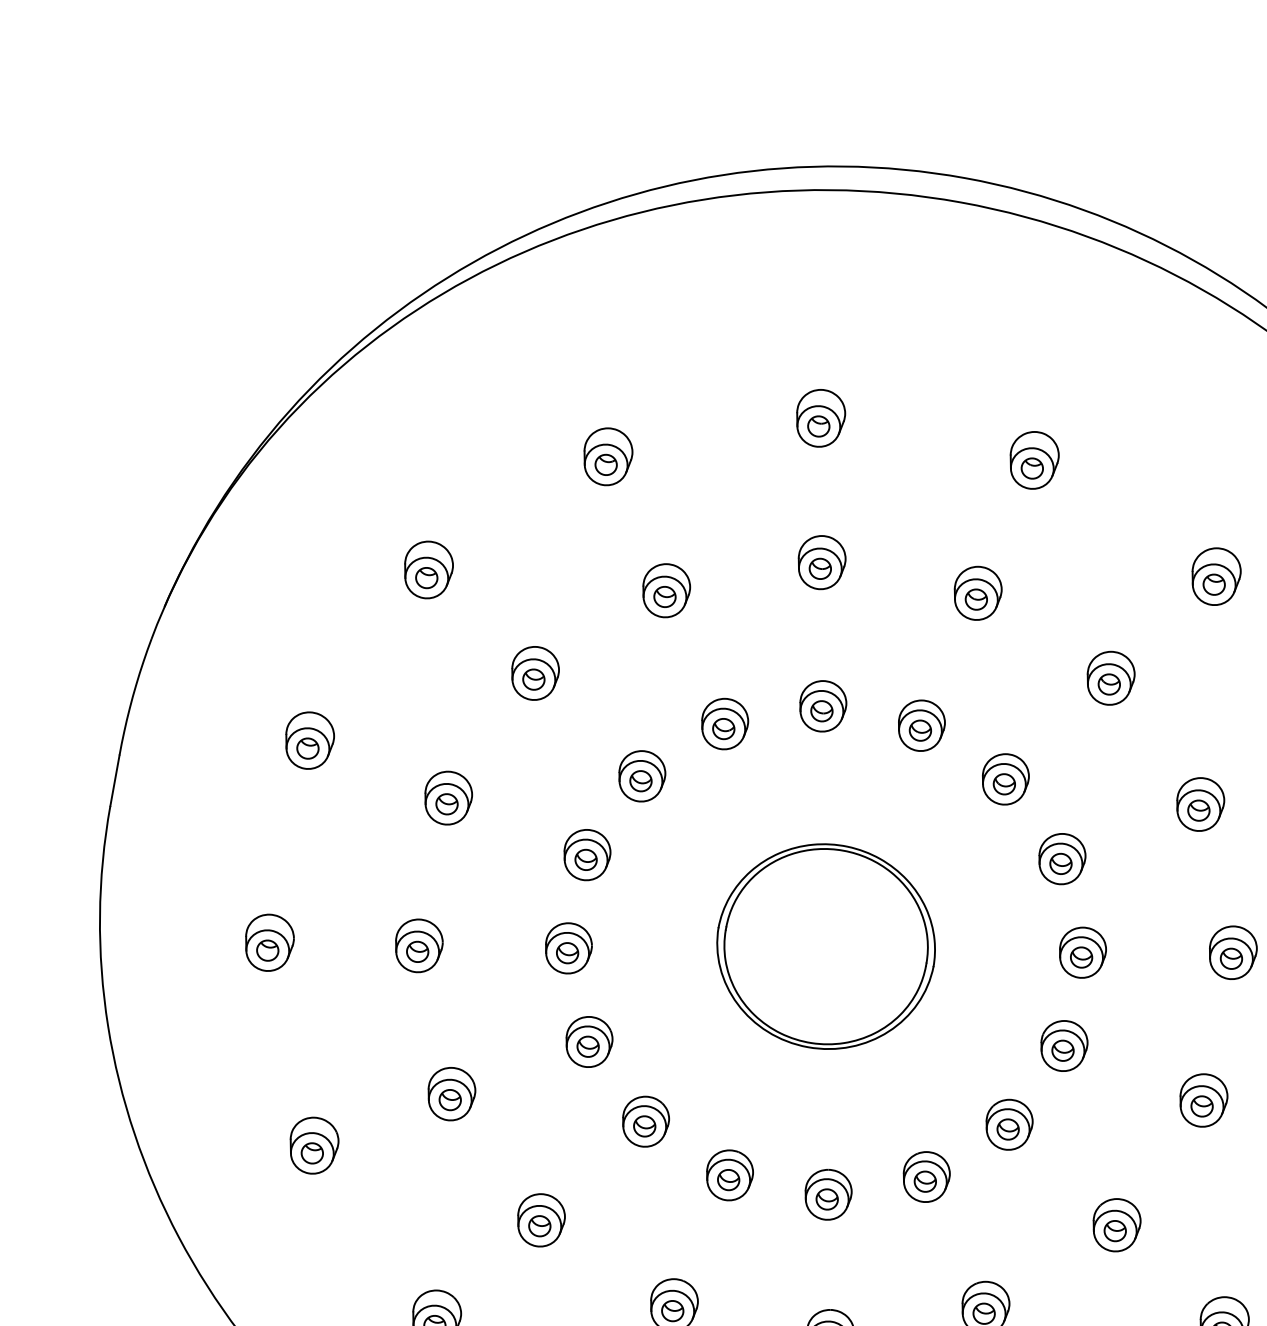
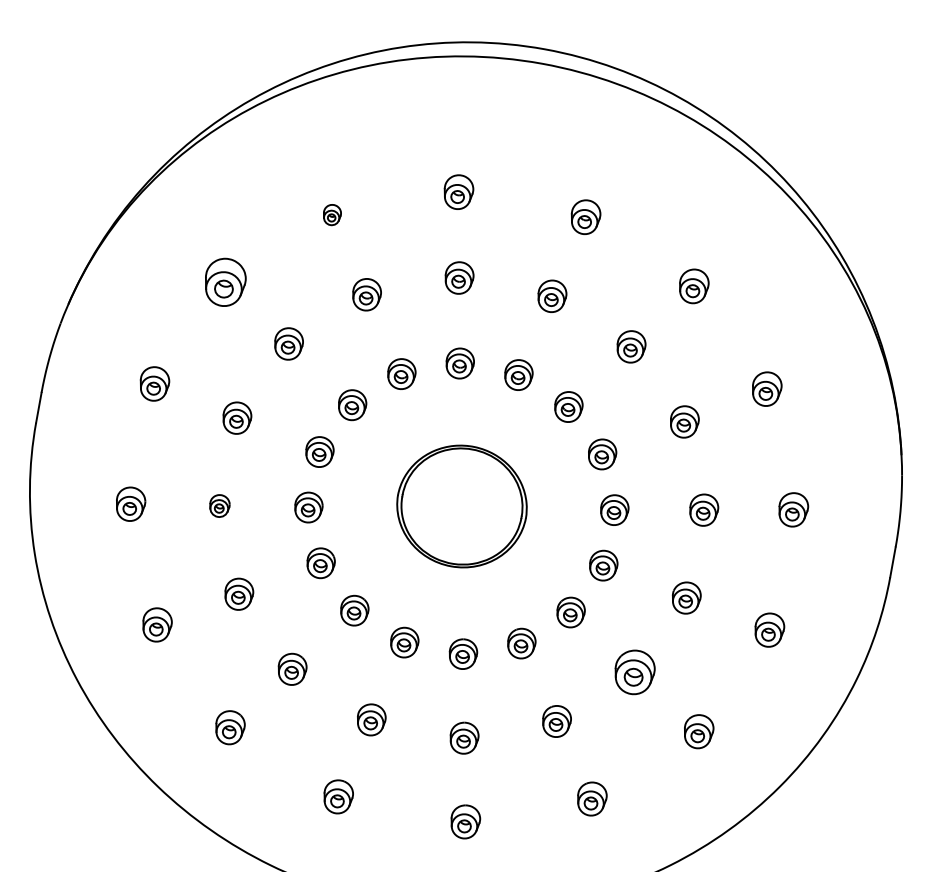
part: (608, 455) -> (332, 214), size x0.6
part: (428, 570) -> (225, 282), size x1.4
part: (418, 944) -> (219, 505), size x0.7
part: (1116, 1223) -> (634, 671), size x1.4

